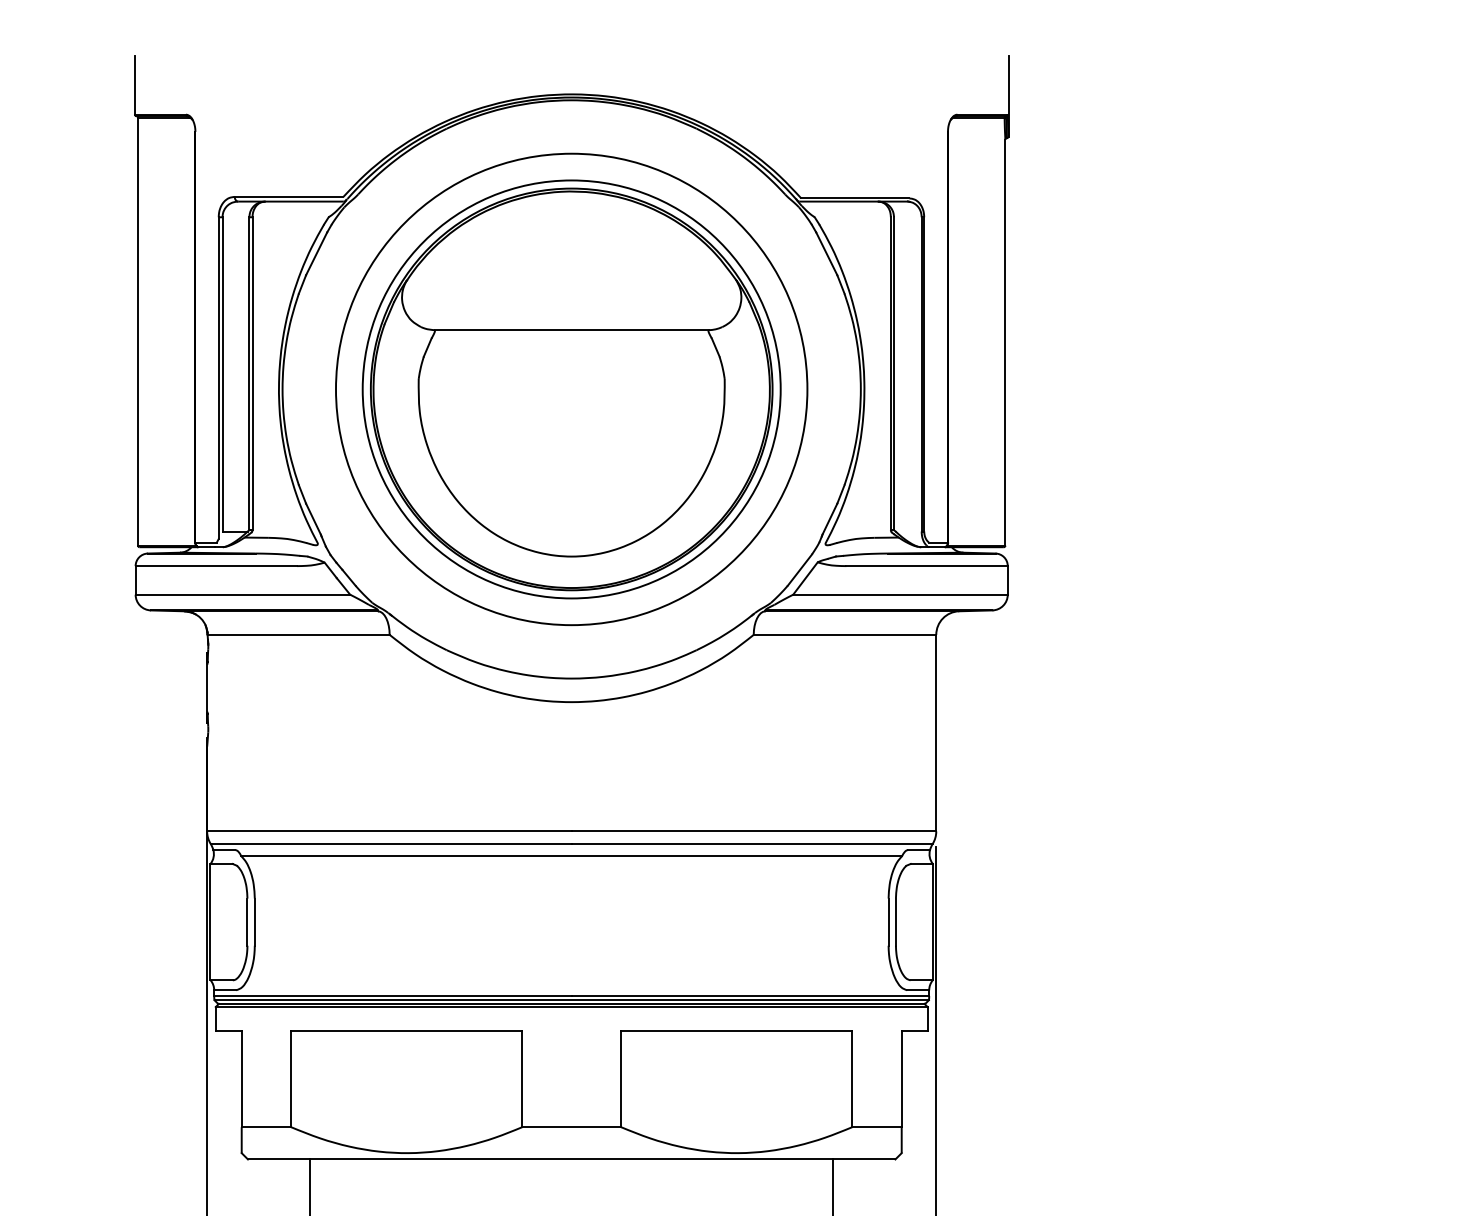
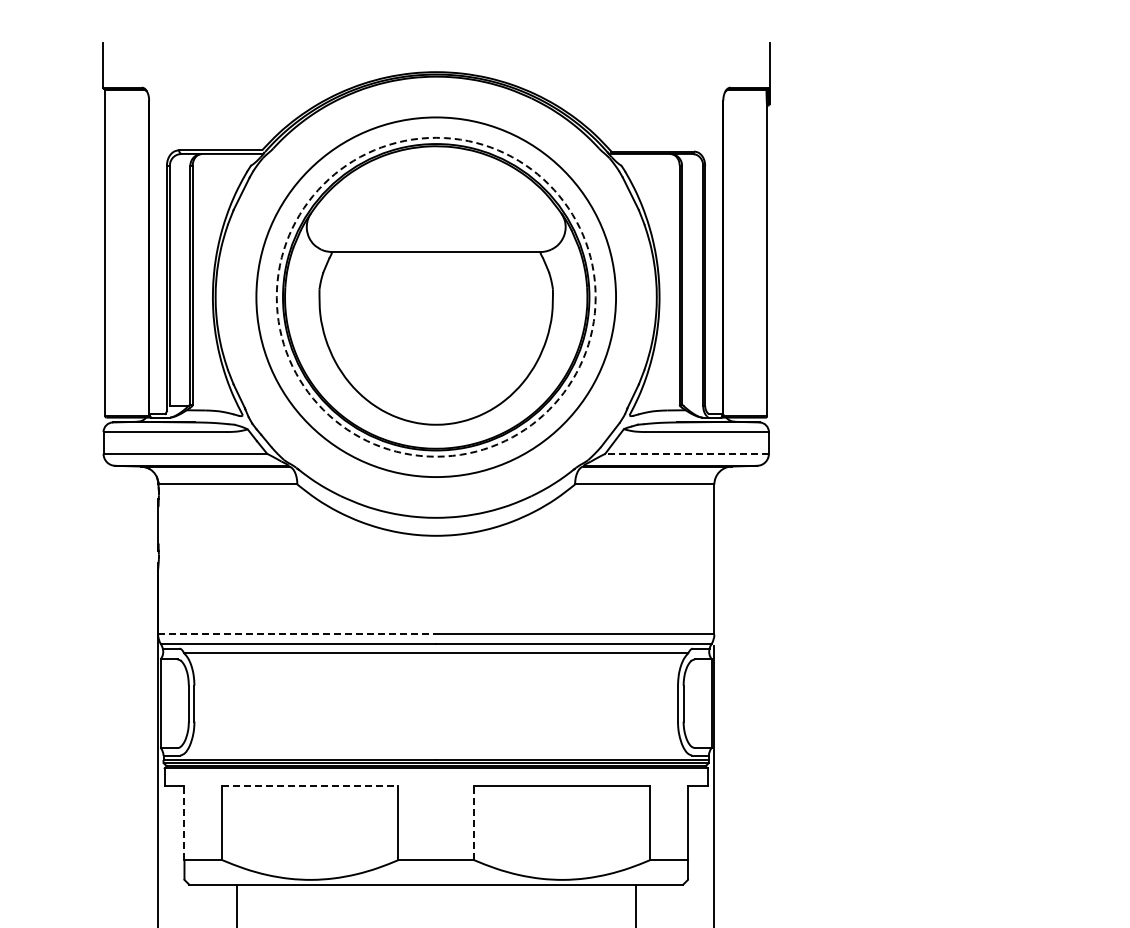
circle: (570, 388) -> (435, 296), solid -> dashed
line: (901, 594) -> (687, 453), solid -> dashed
line: (389, 831) -> (297, 634), solid -> dashed
line: (406, 1030) -> (310, 786), solid -> dashed
line: (241, 1079) -> (184, 823), solid -> dashed
line: (620, 1079) -> (473, 823), solid -> dashed

